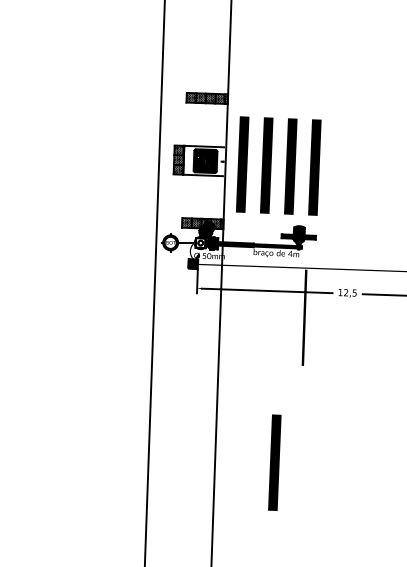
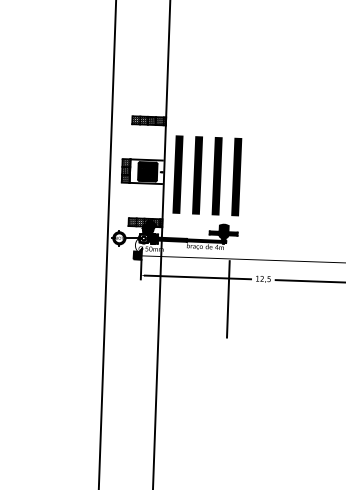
line: (274, 463) -> (203, 417), removed

